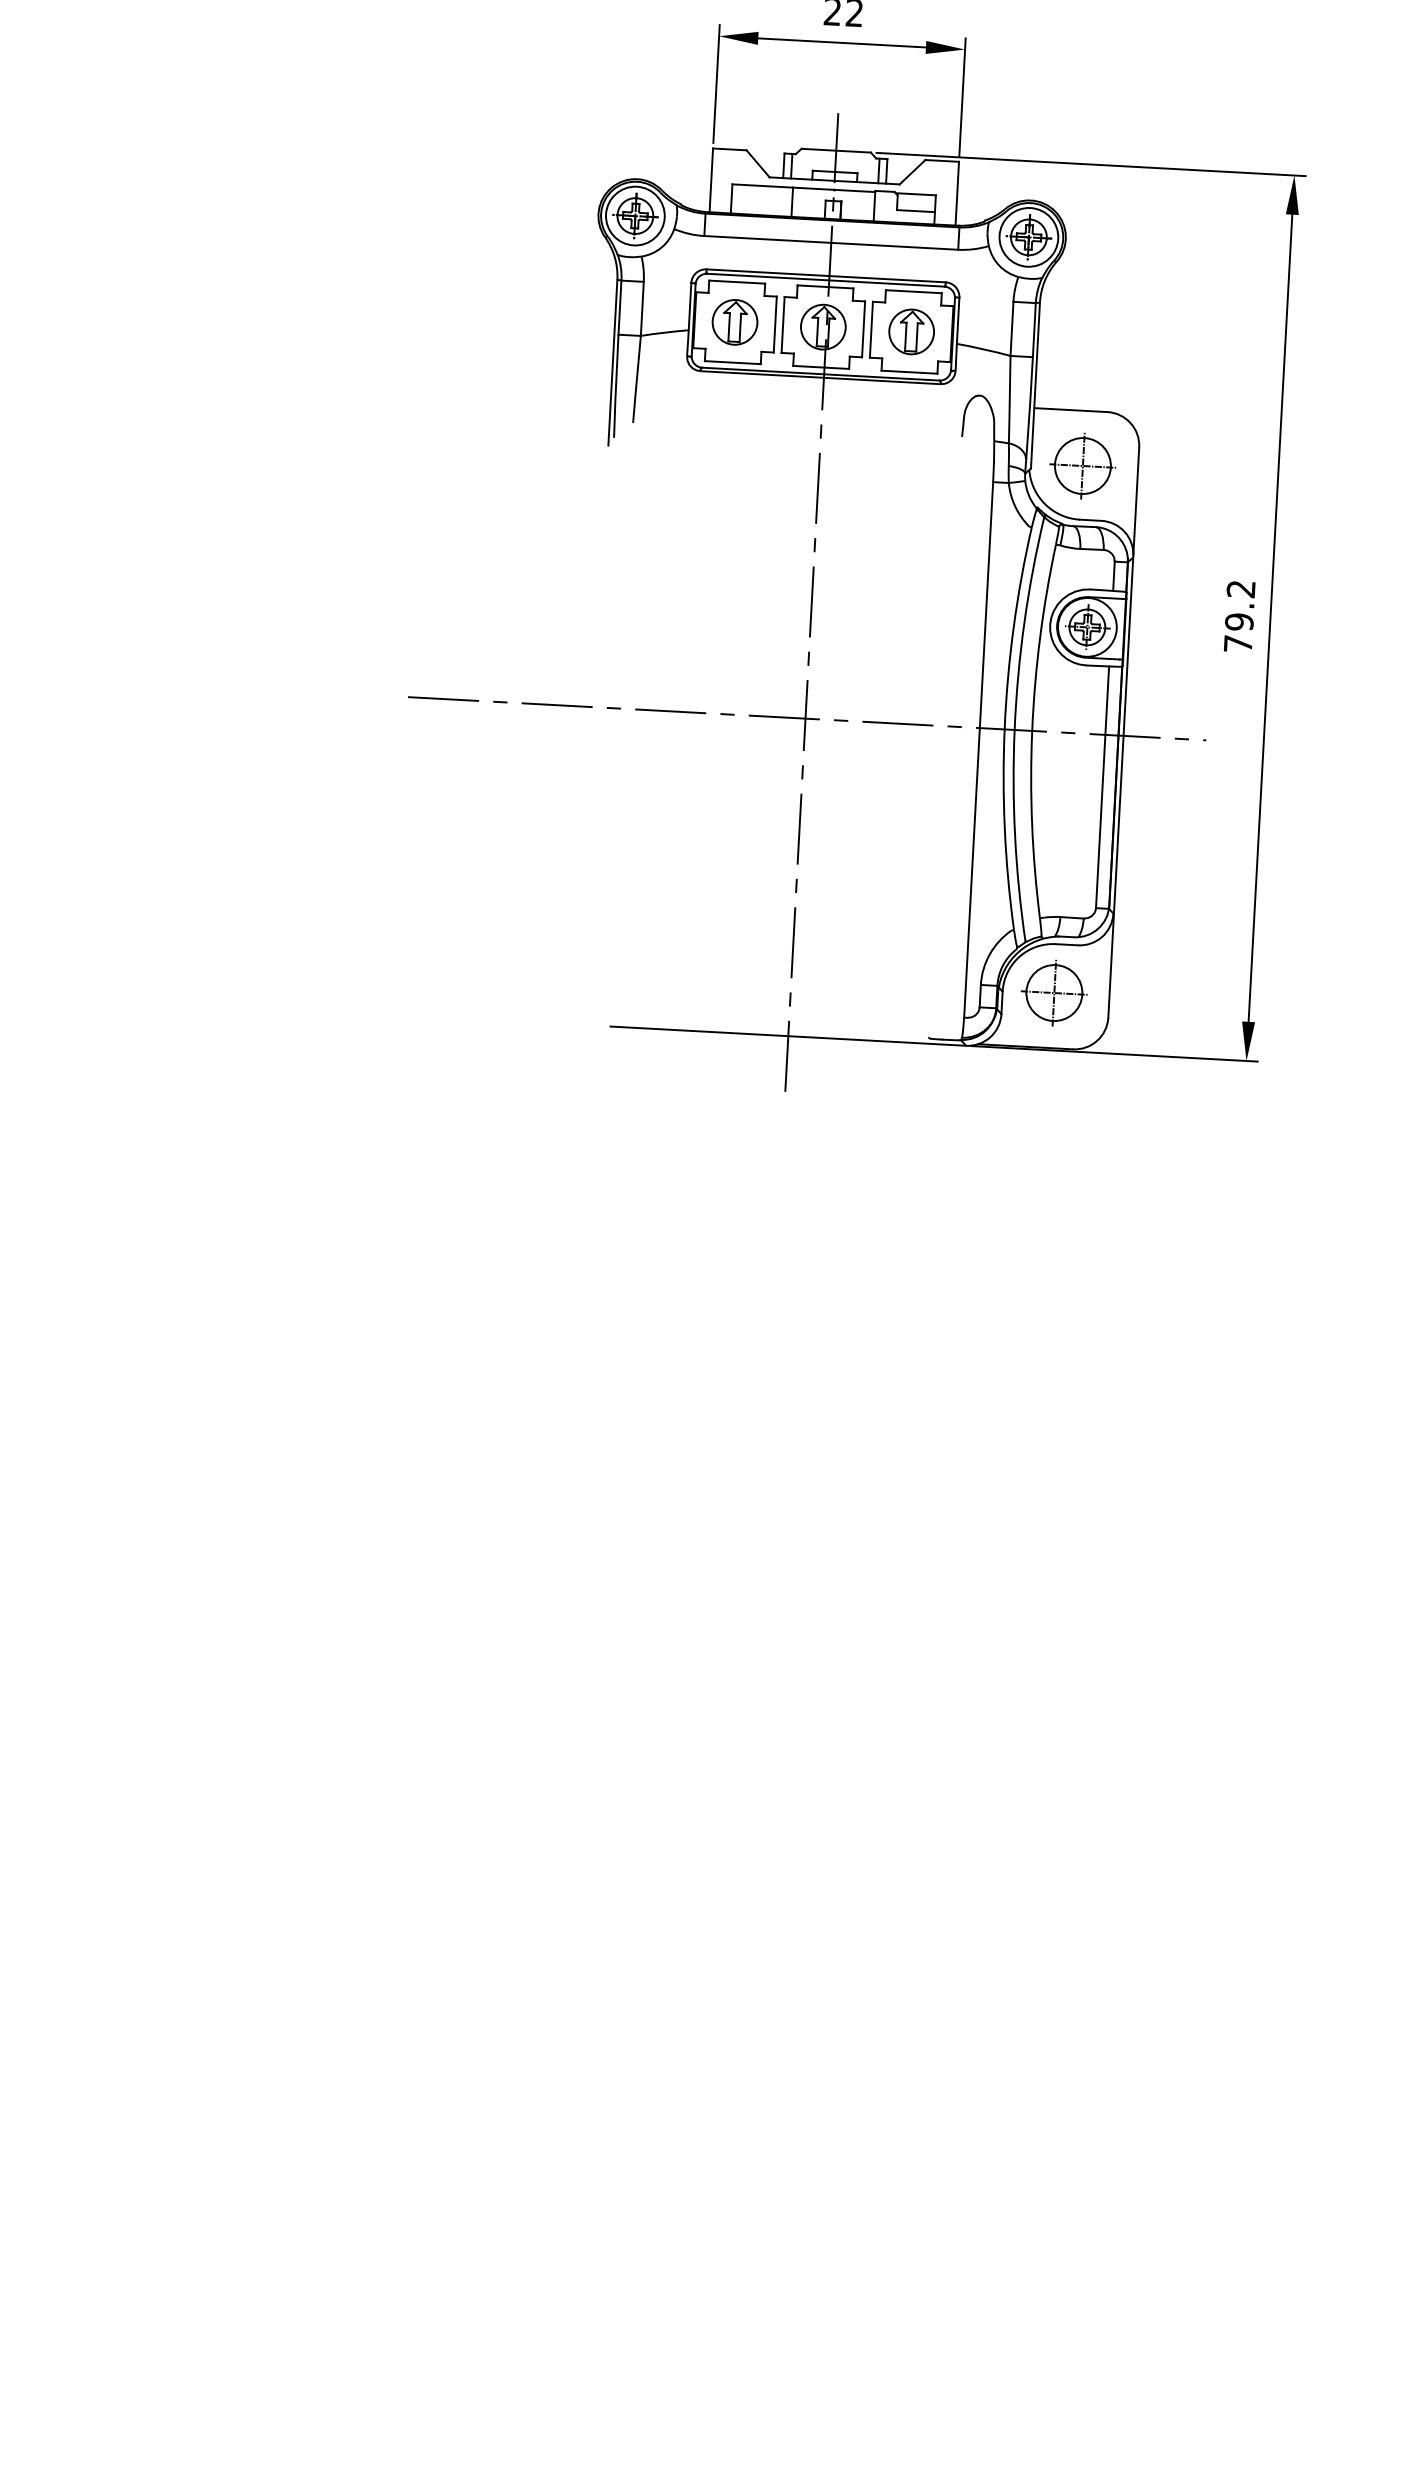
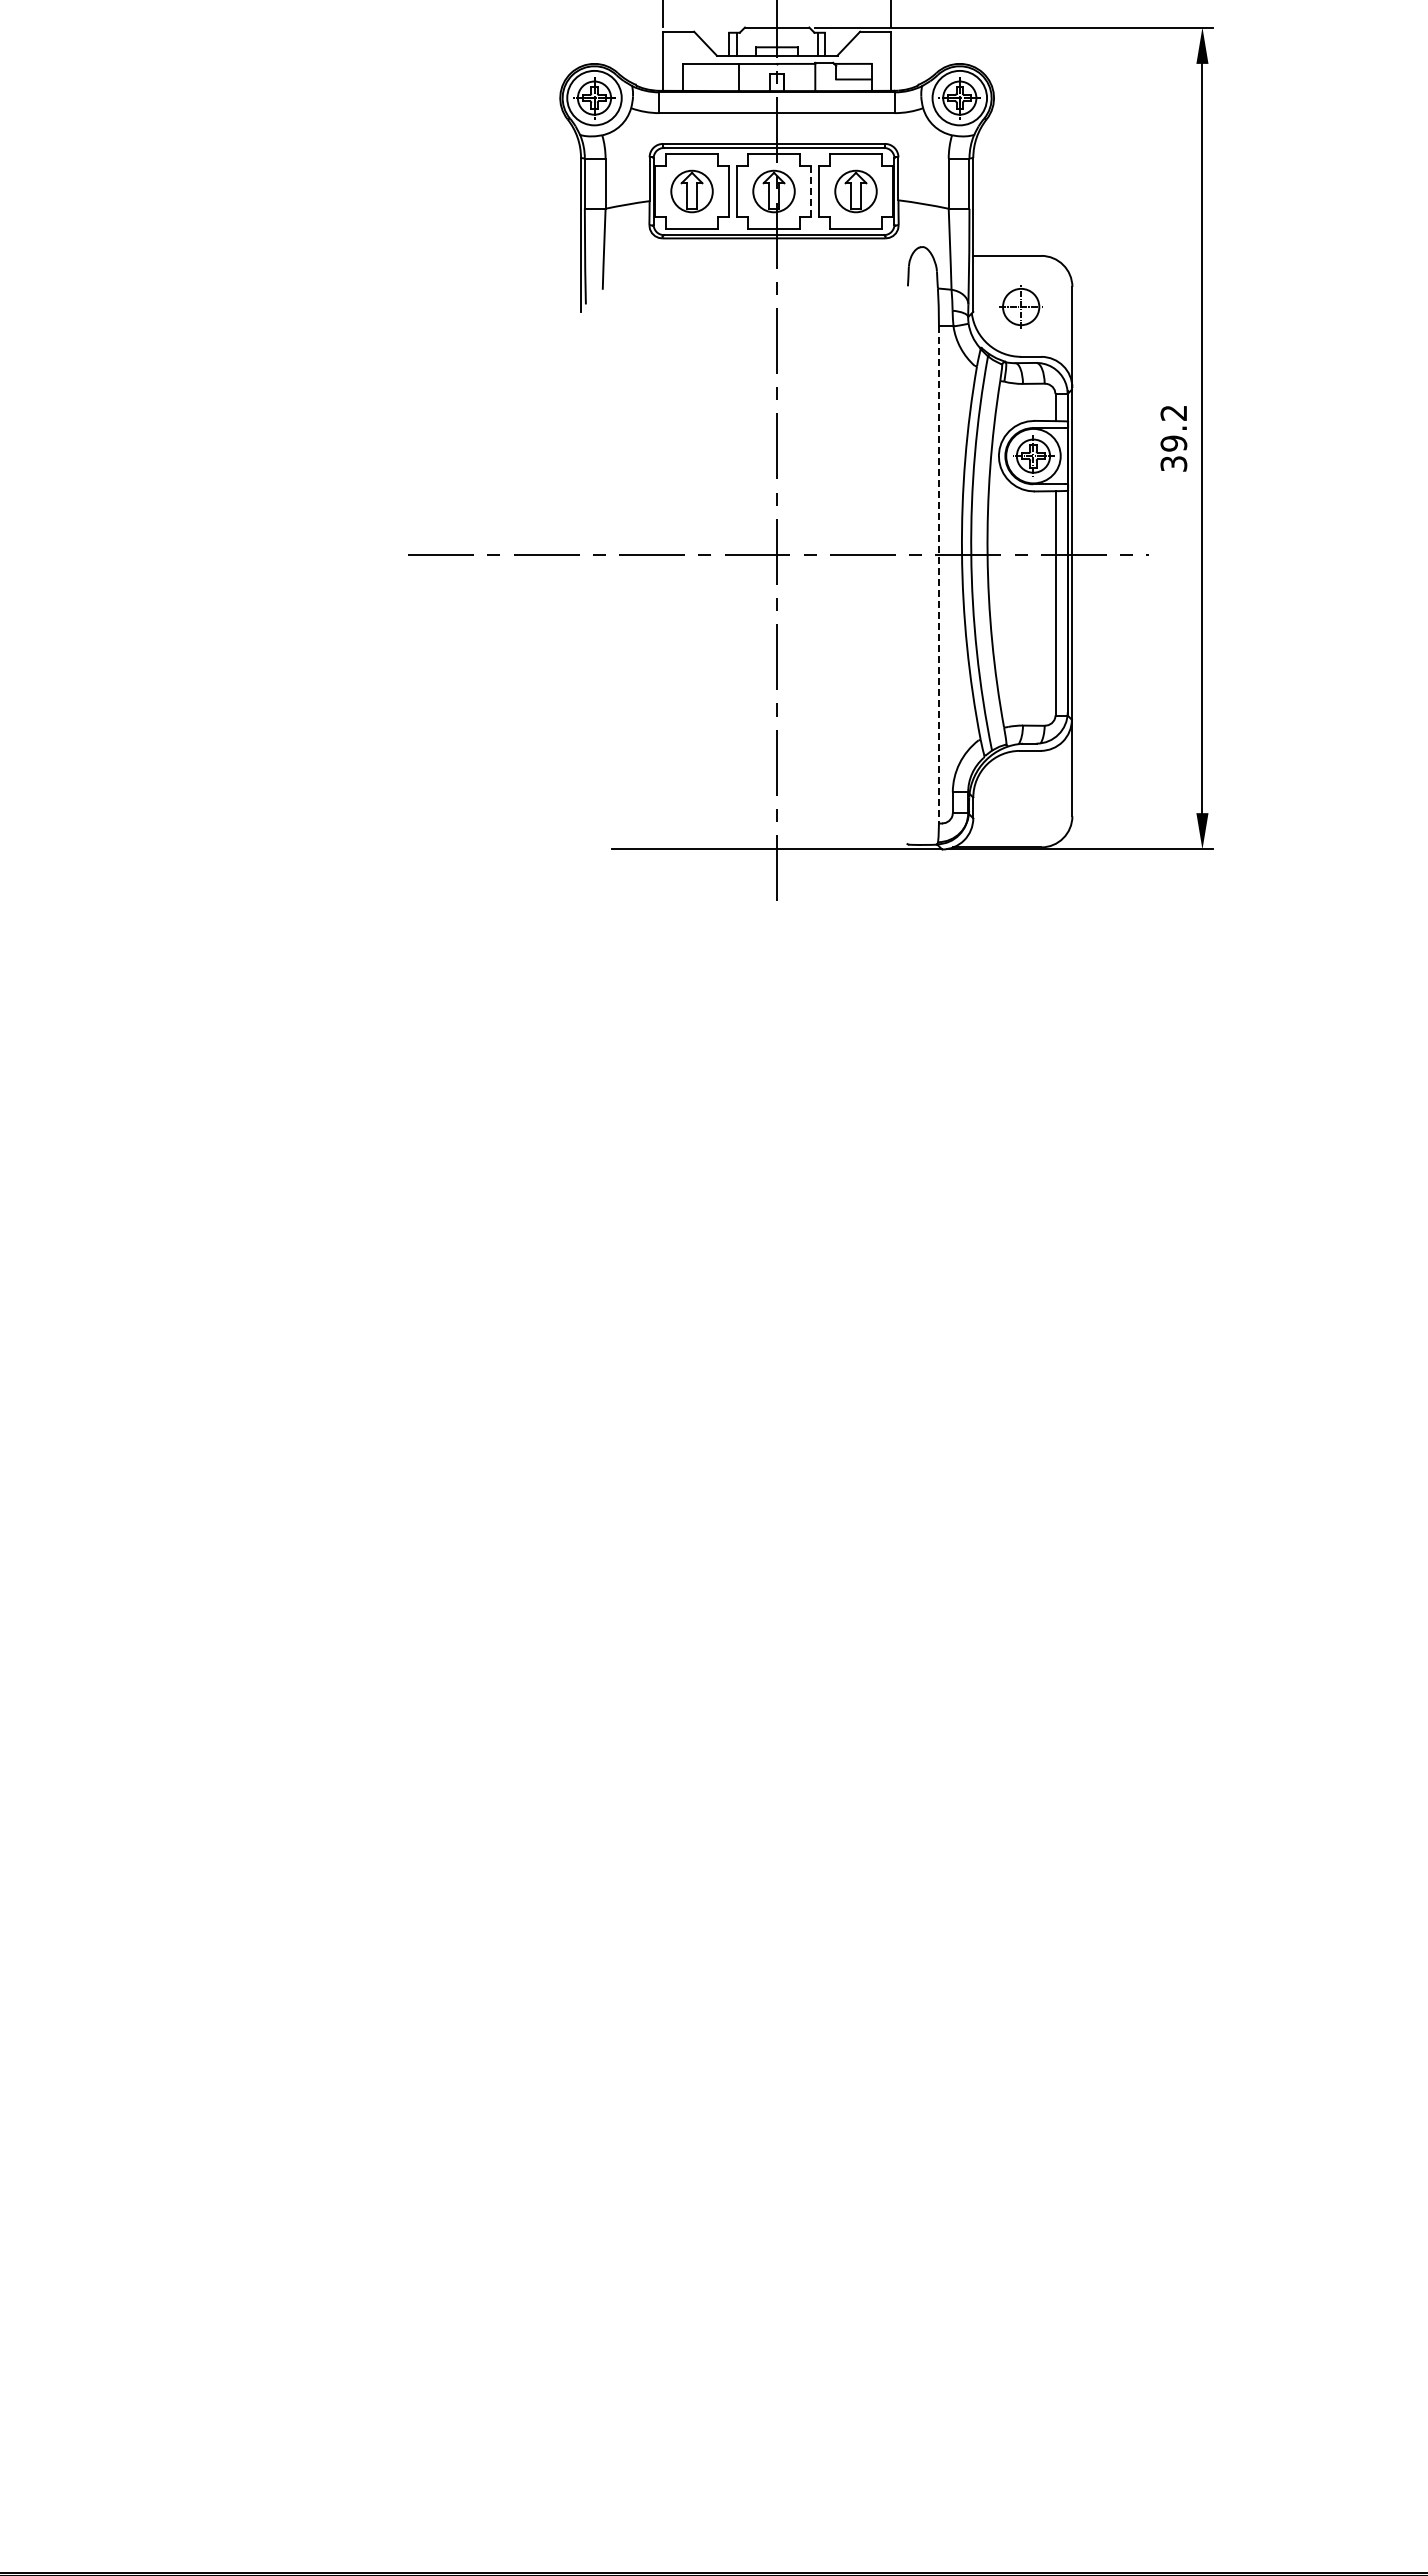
line: (863, 329) -> (811, 191), solid -> dashed
part: (1082, 465) -> (1020, 306), size x0.7
text: (1237, 643) -> (1173, 463), 79.2 -> 39.2
line: (978, 749) -> (938, 574), solid -> dashed
part: (1053, 992) -> (1020, 795), removed

